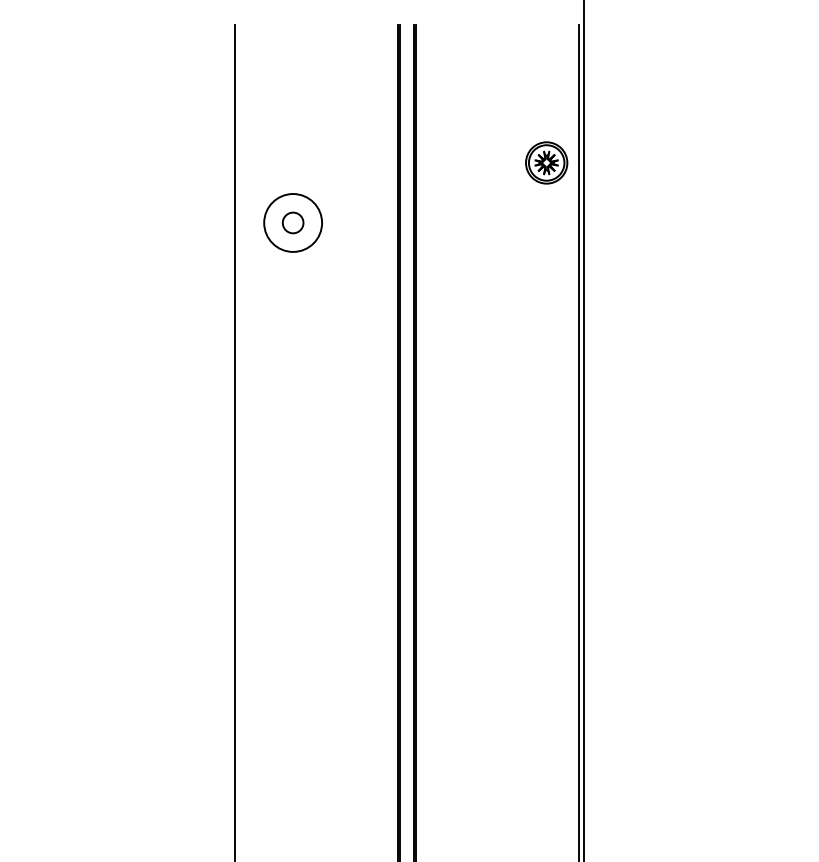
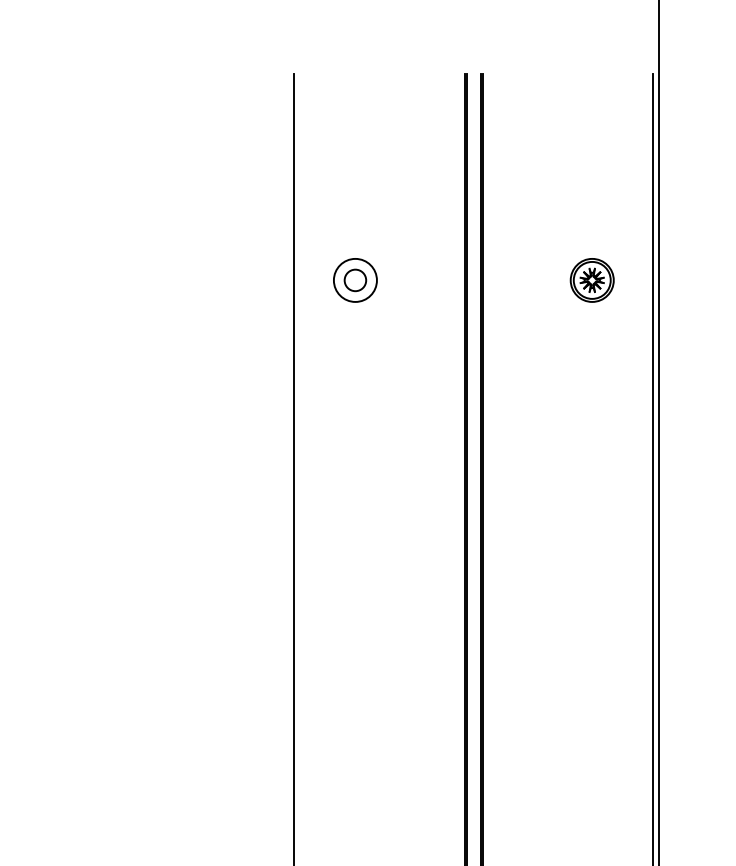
part: (546, 162) -> (592, 279), moved
circle: (292, 222) -> (354, 279), size x0.71

